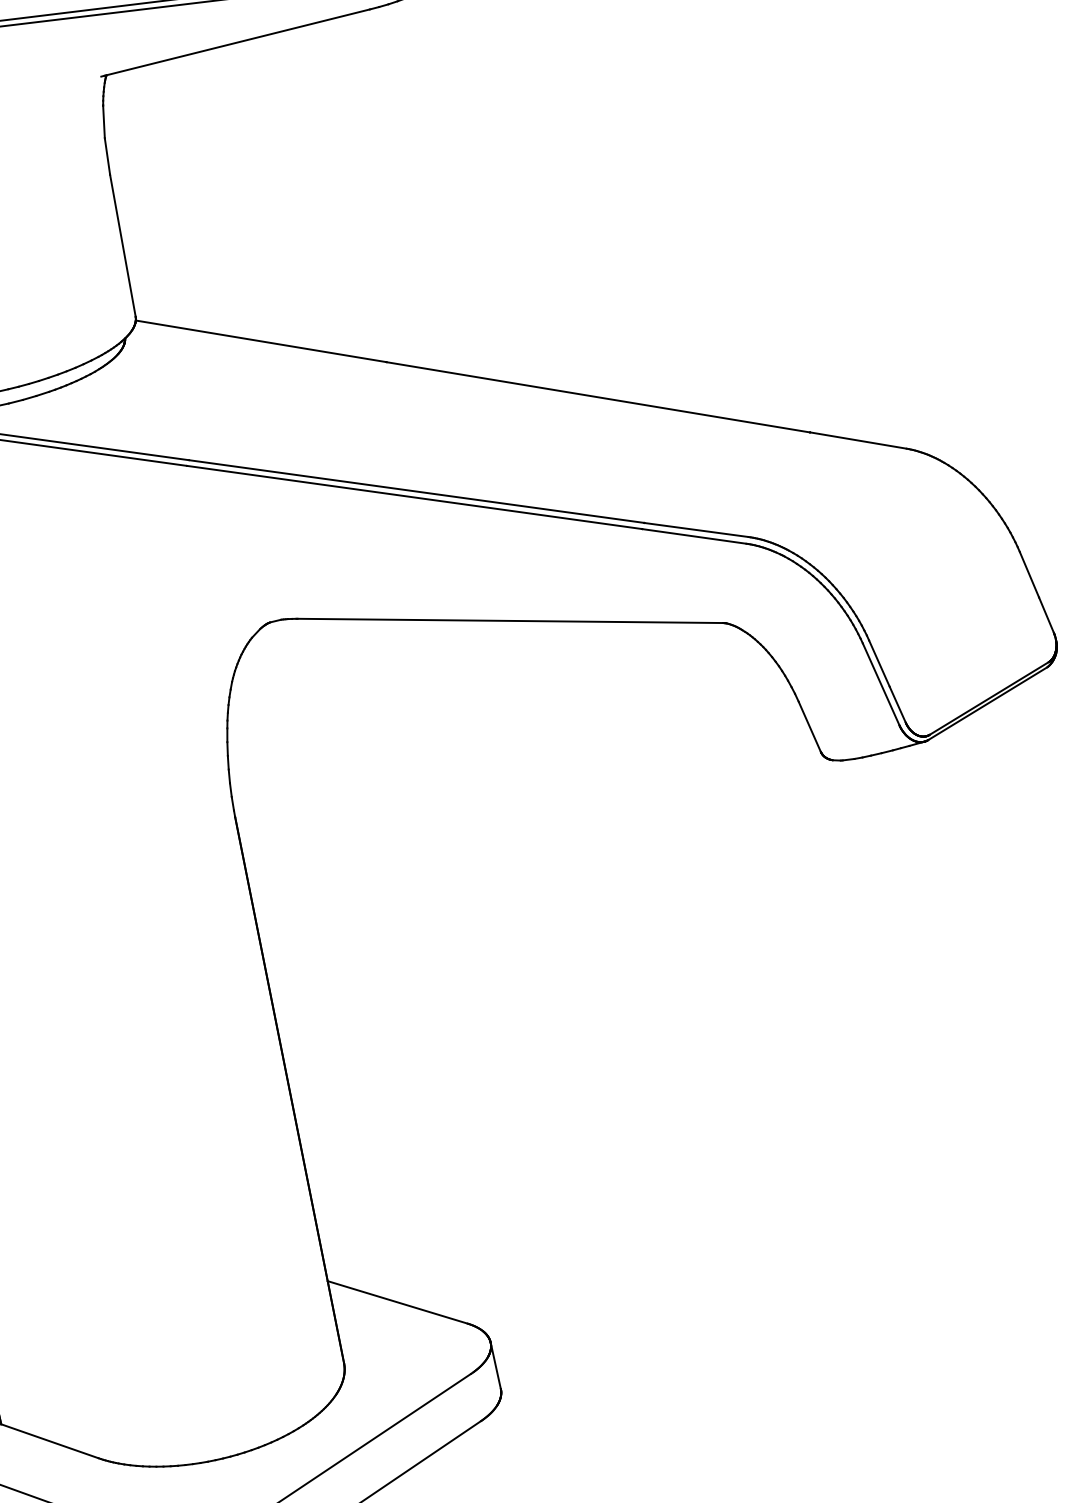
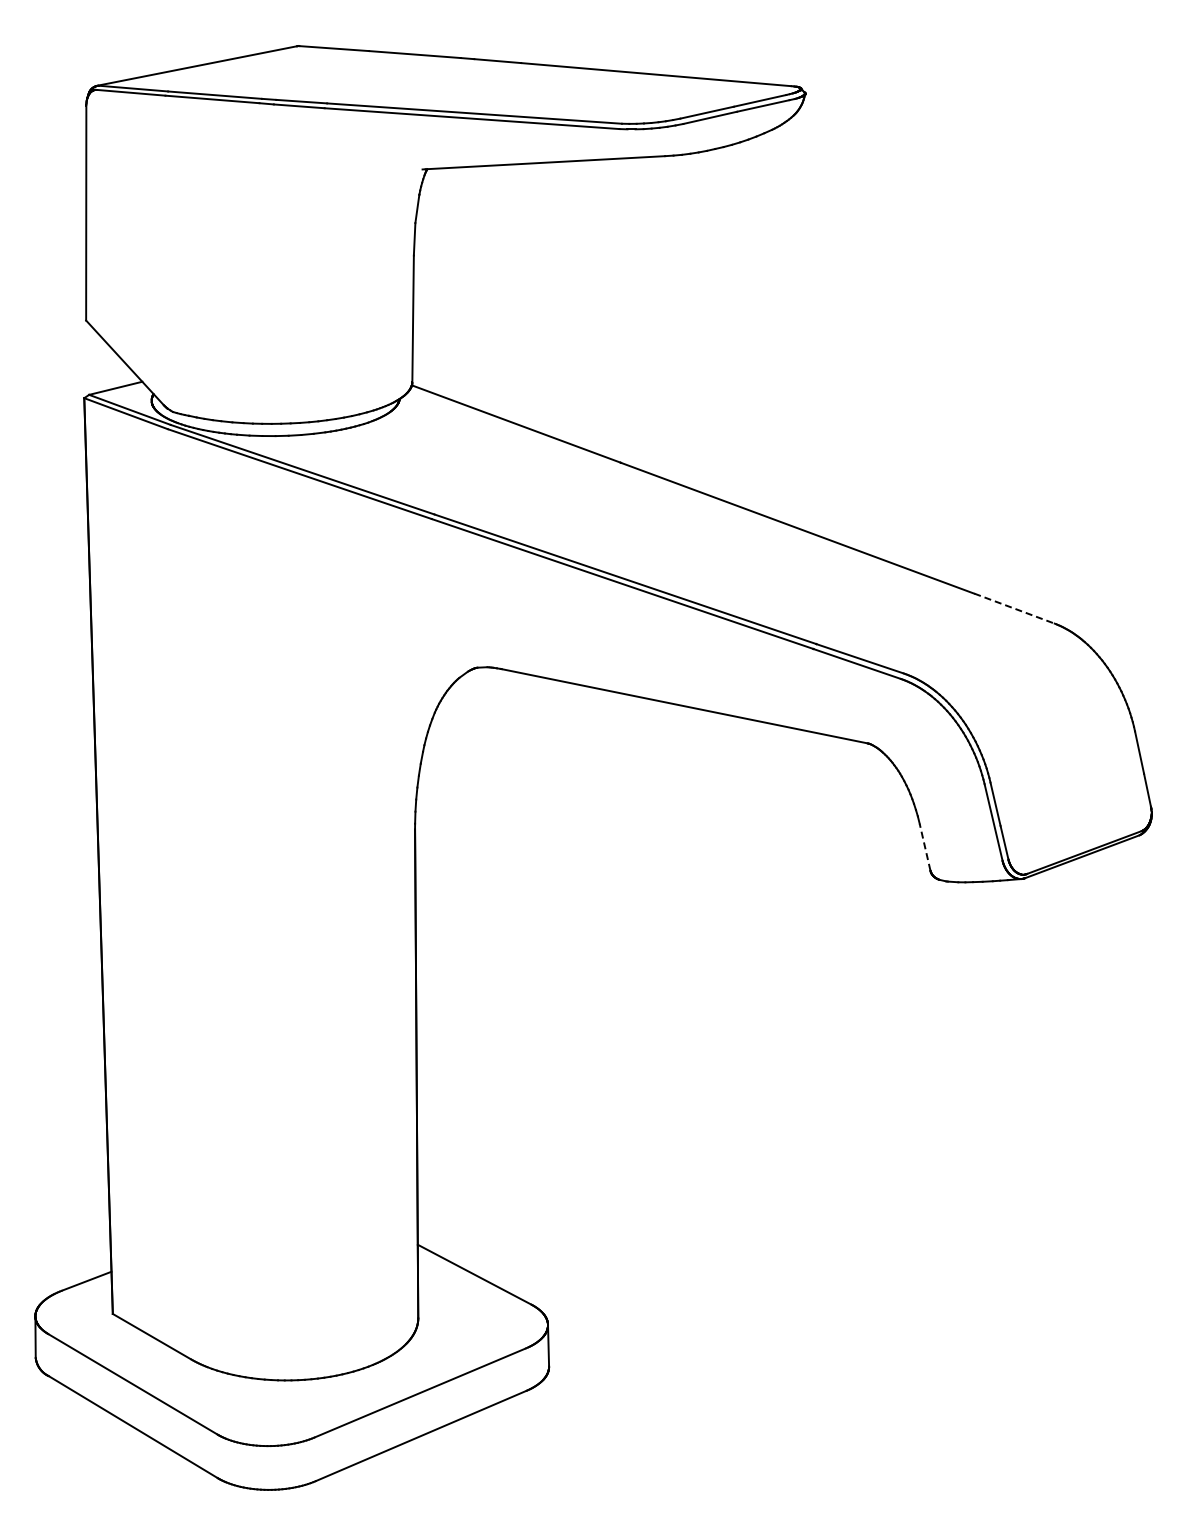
line: (858, 440) -> (1014, 608), solid -> dashed
line: (808, 726) -> (924, 846), solid -> dashed

